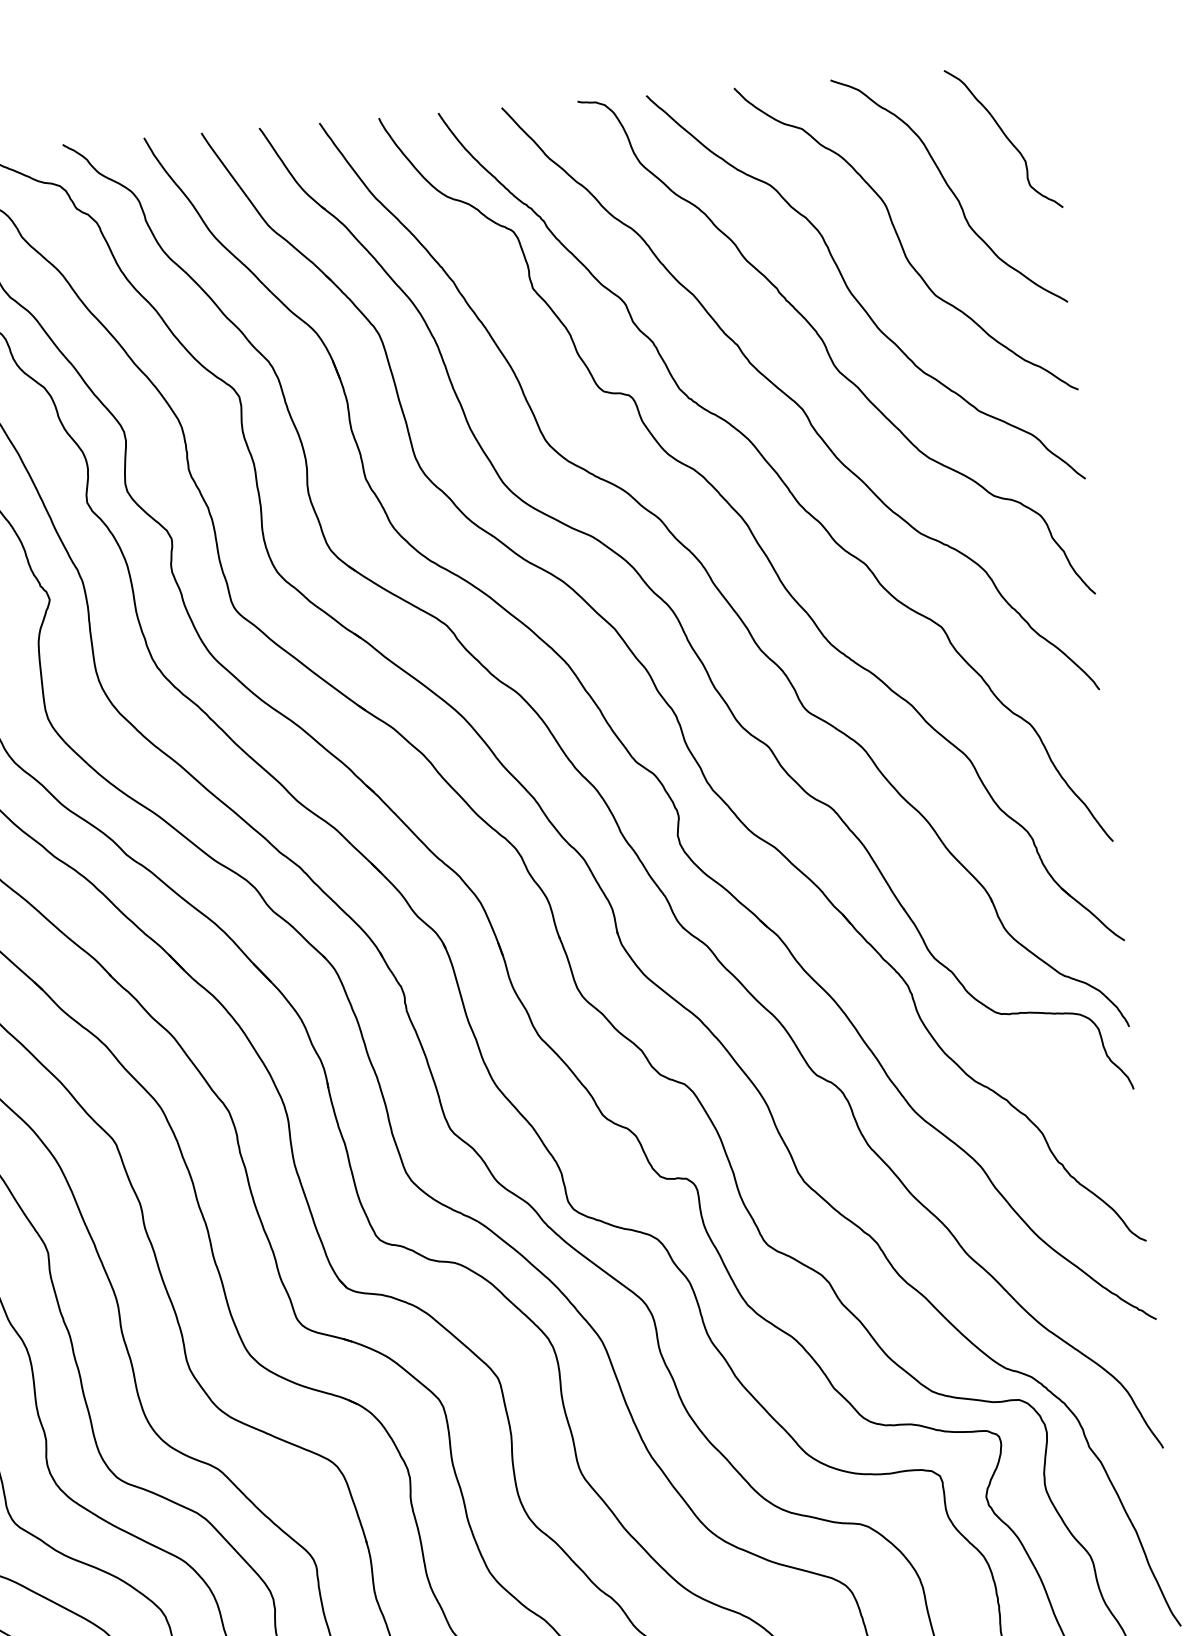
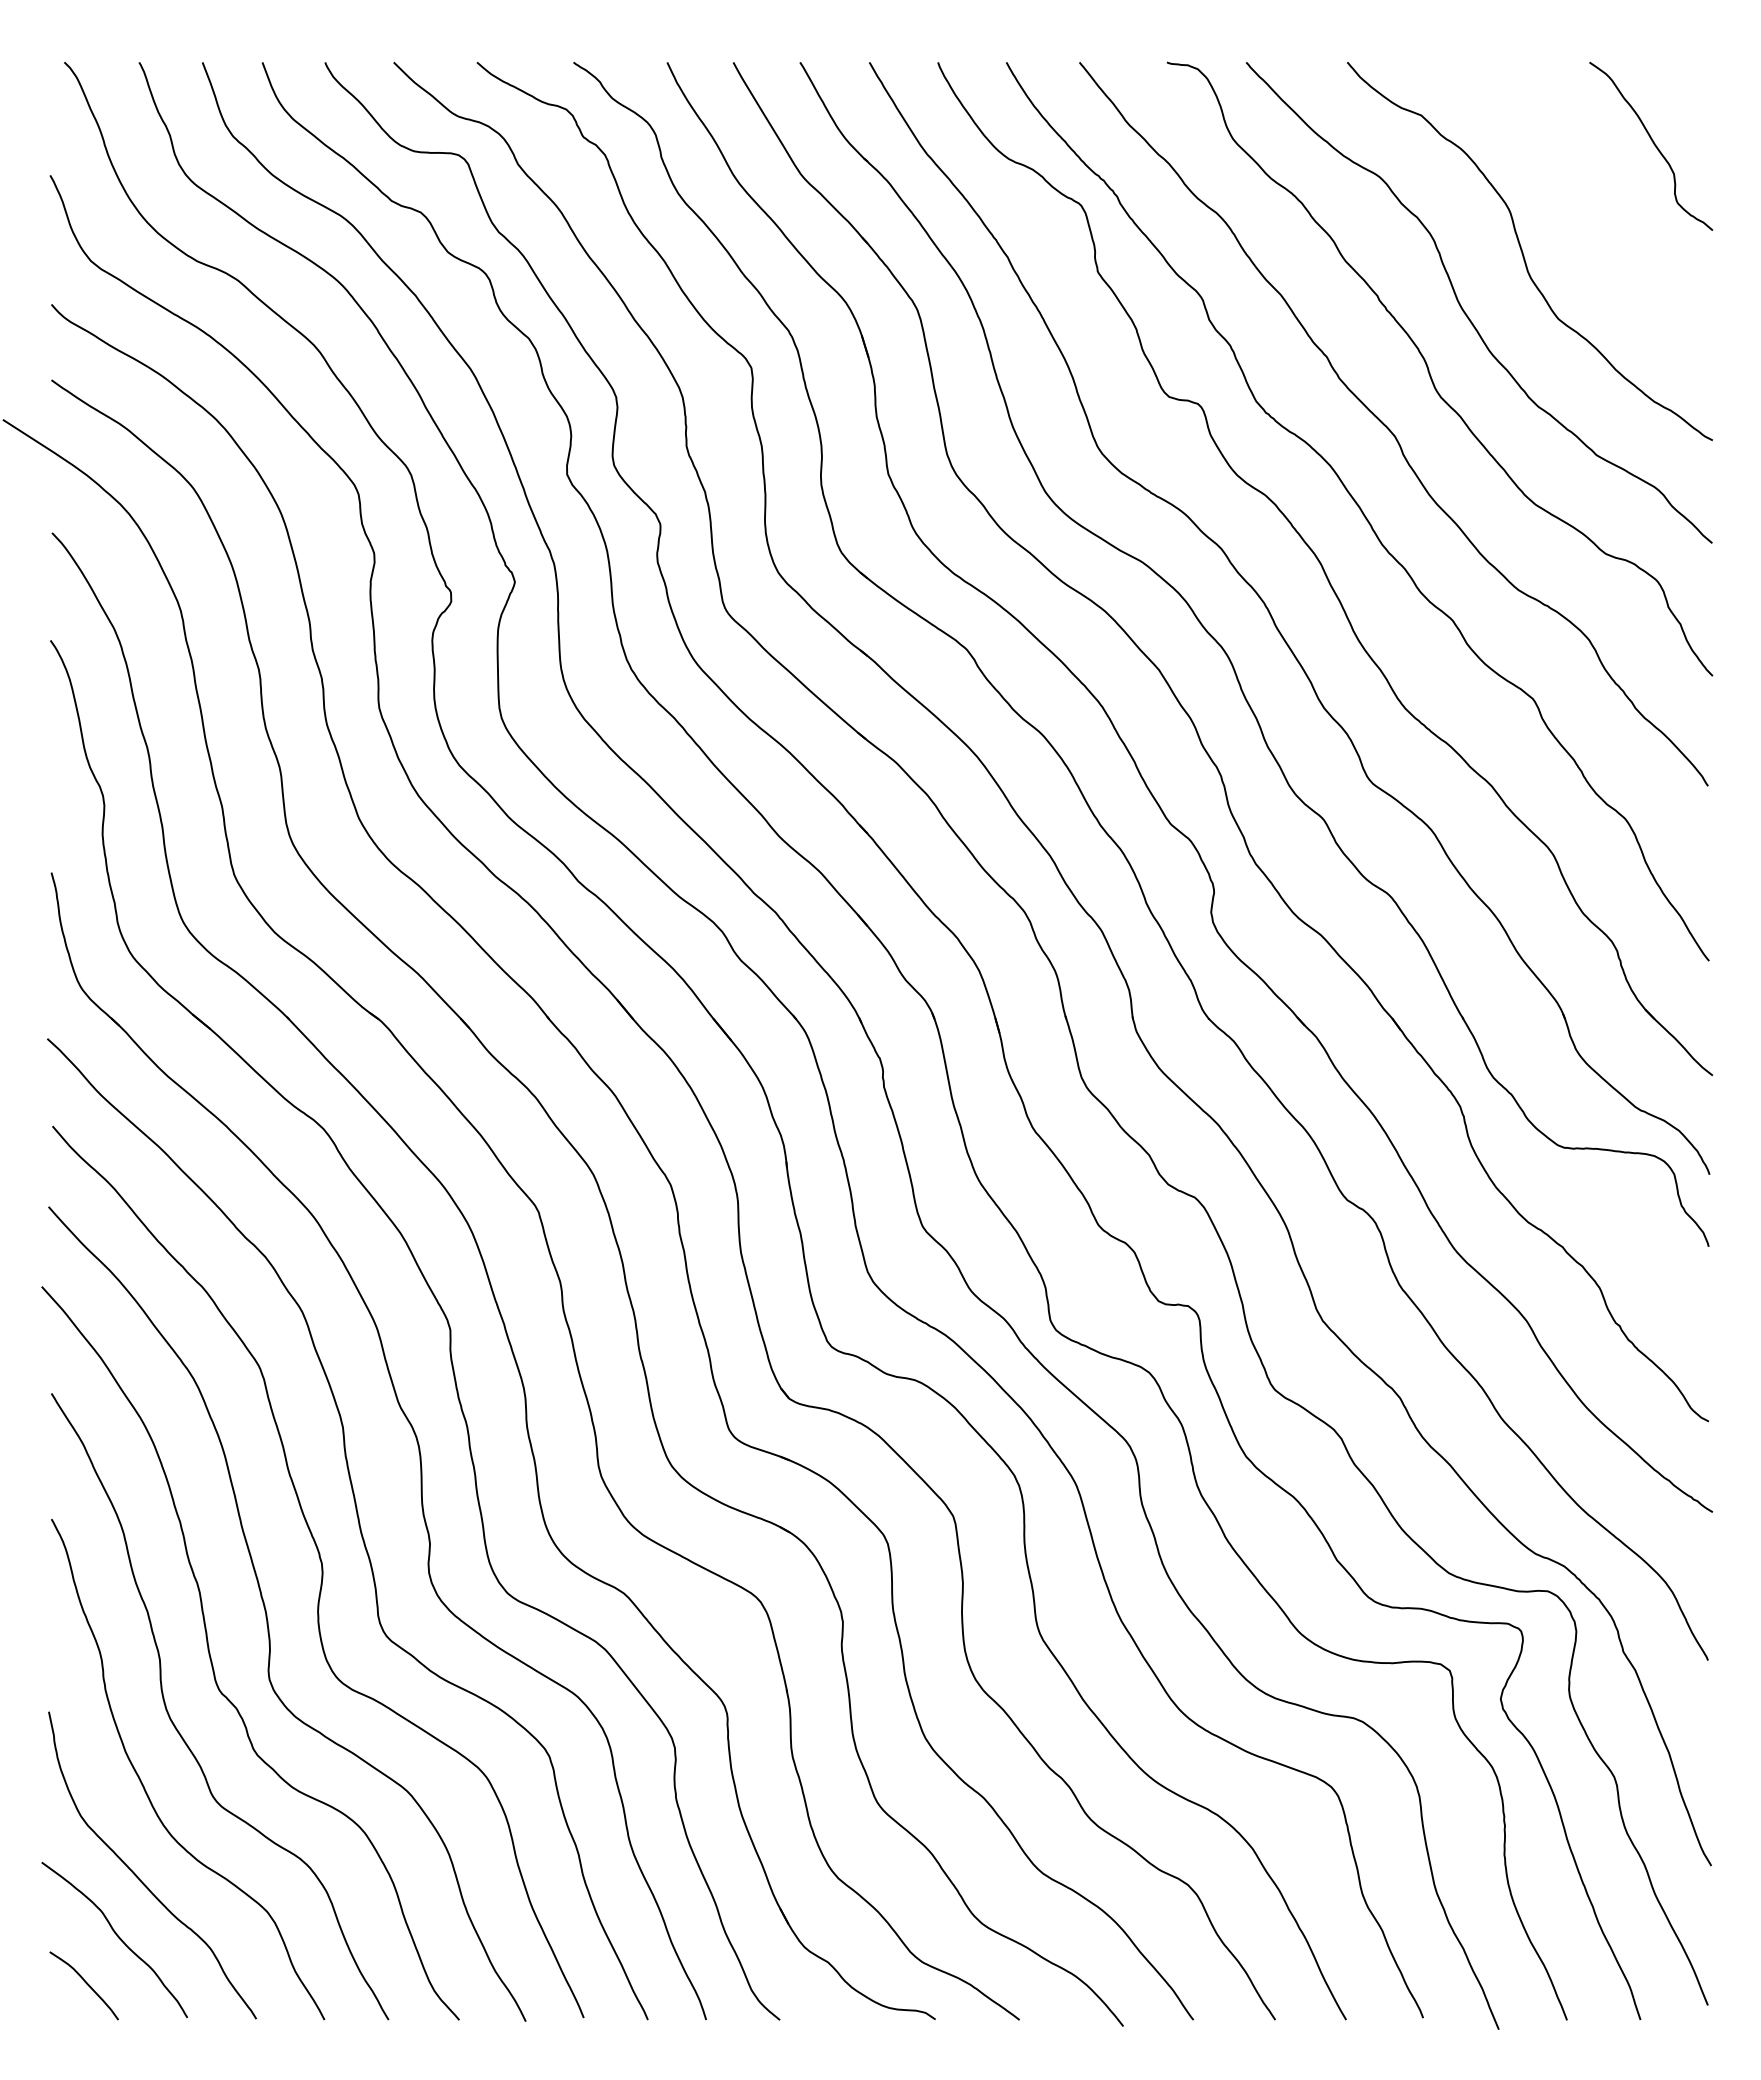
curve: (949, 189) -> (1584, 199), removed

